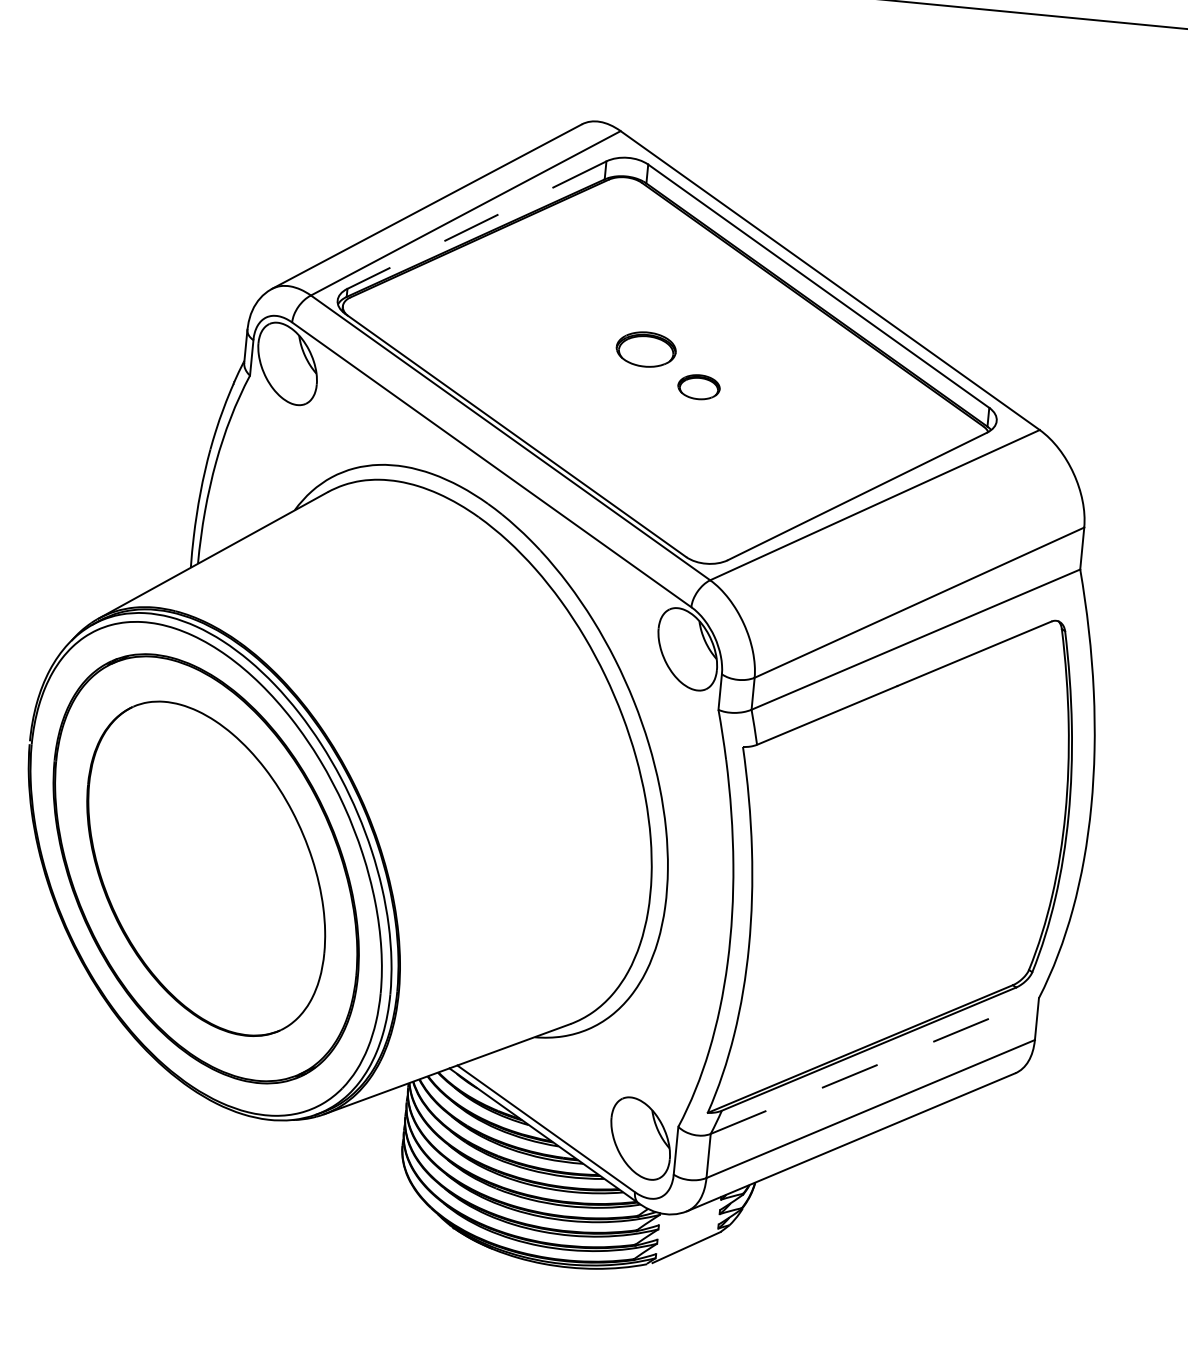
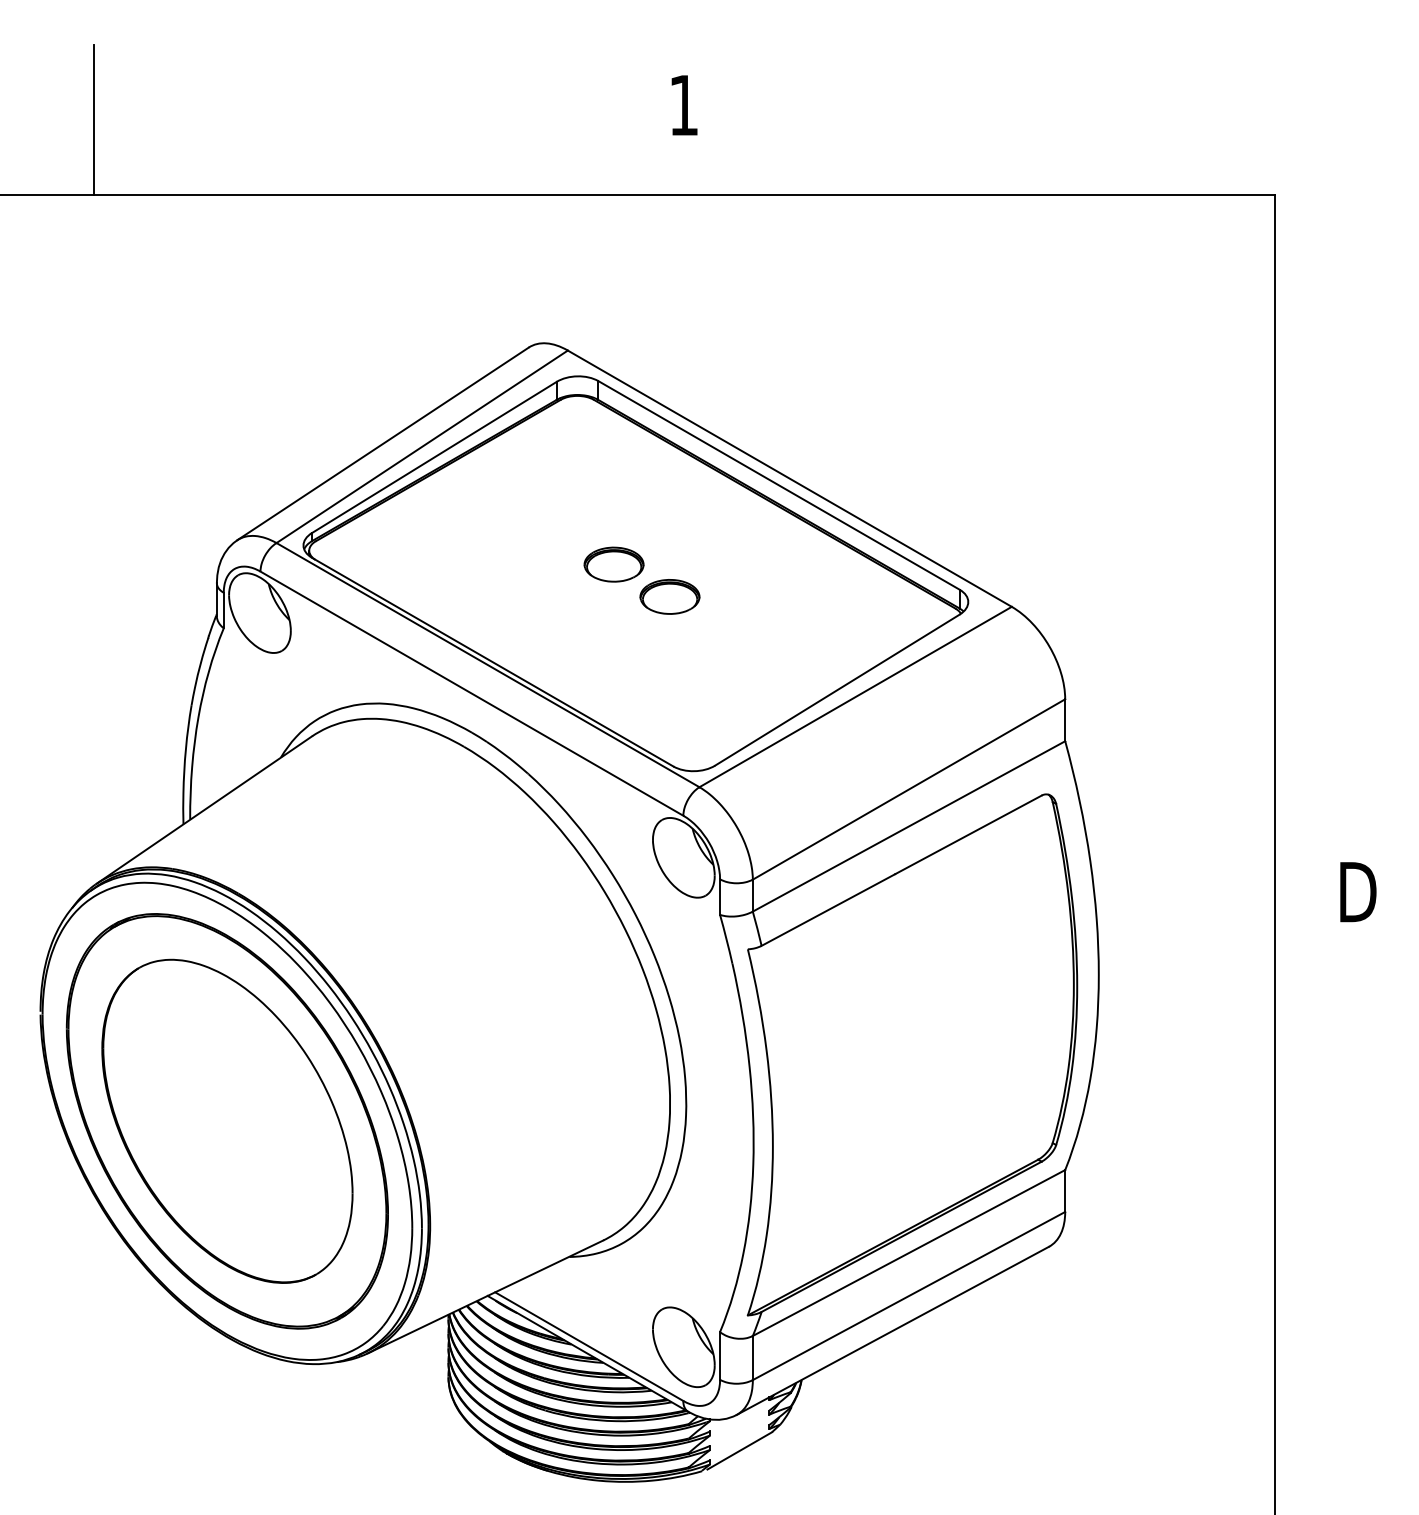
line: (477, 225) -> (434, 457), dashed -> solid
part: (698, 386) -> (669, 596), size x1.43
line: (875, 1066) -> (909, 1253), dashed -> solid

